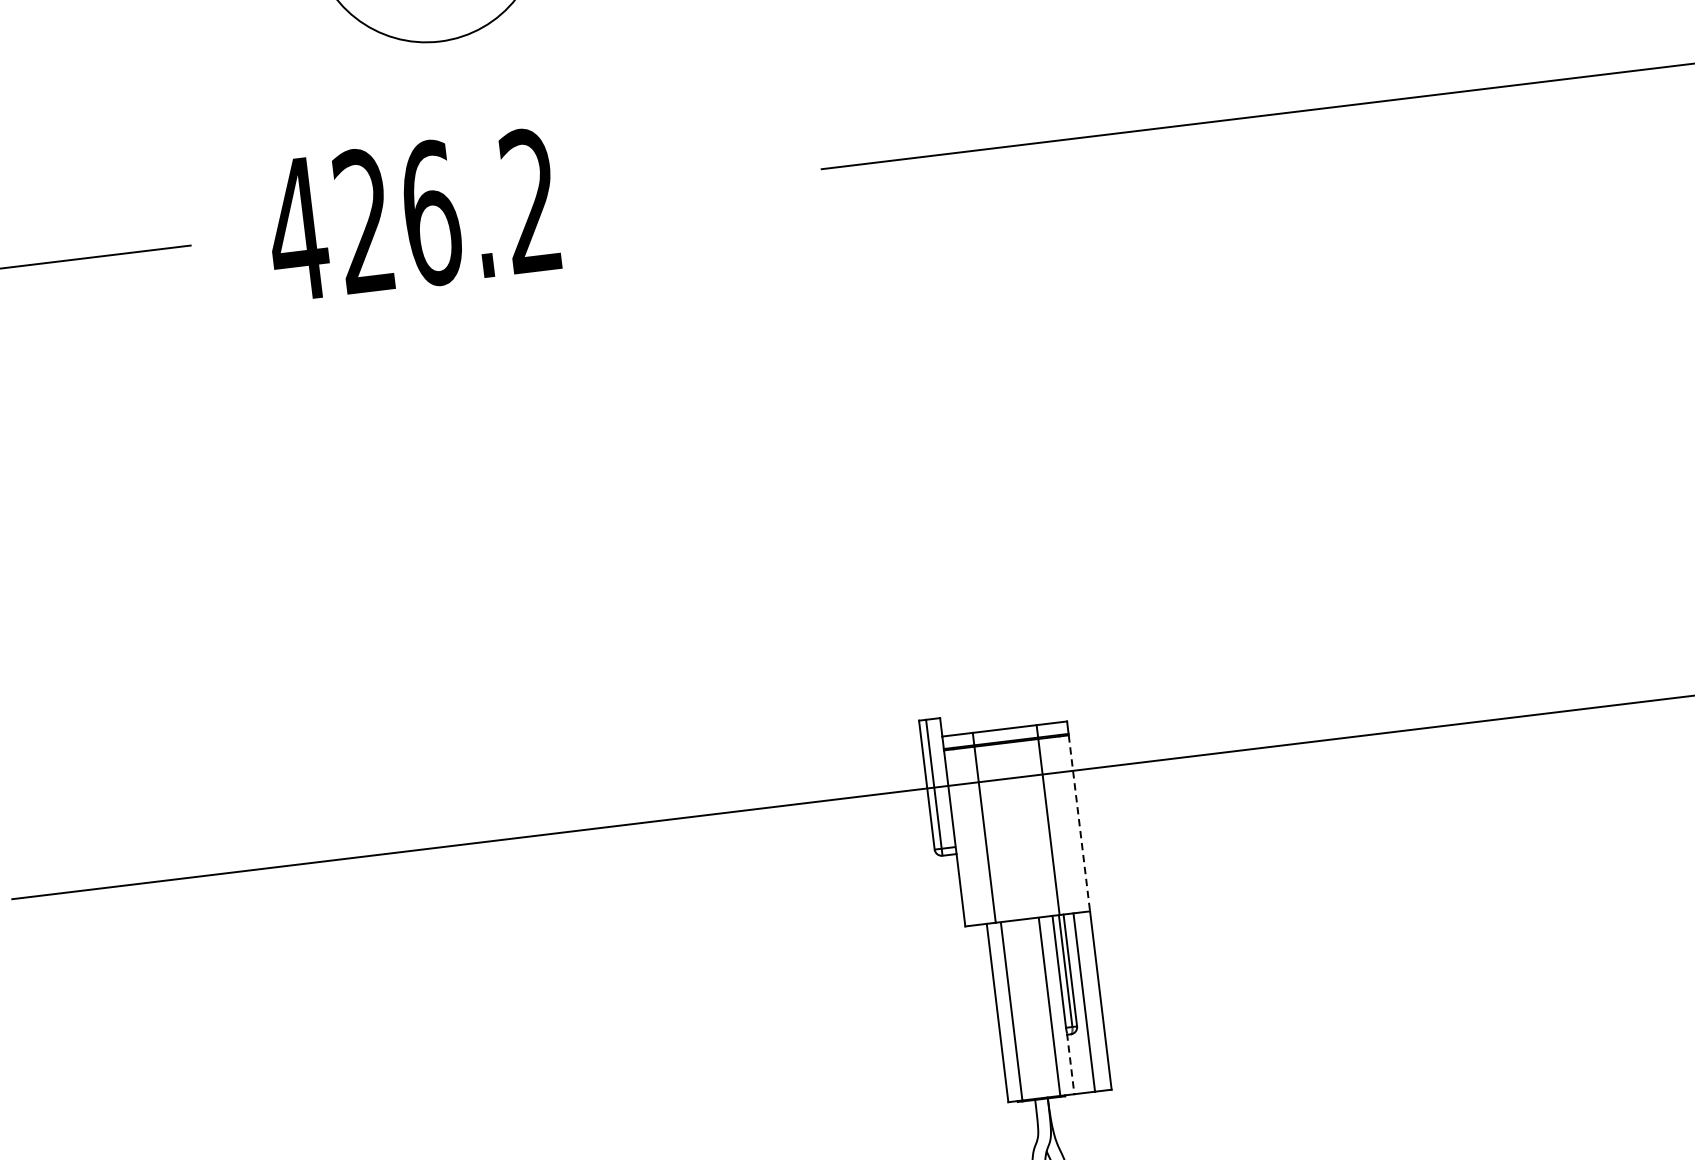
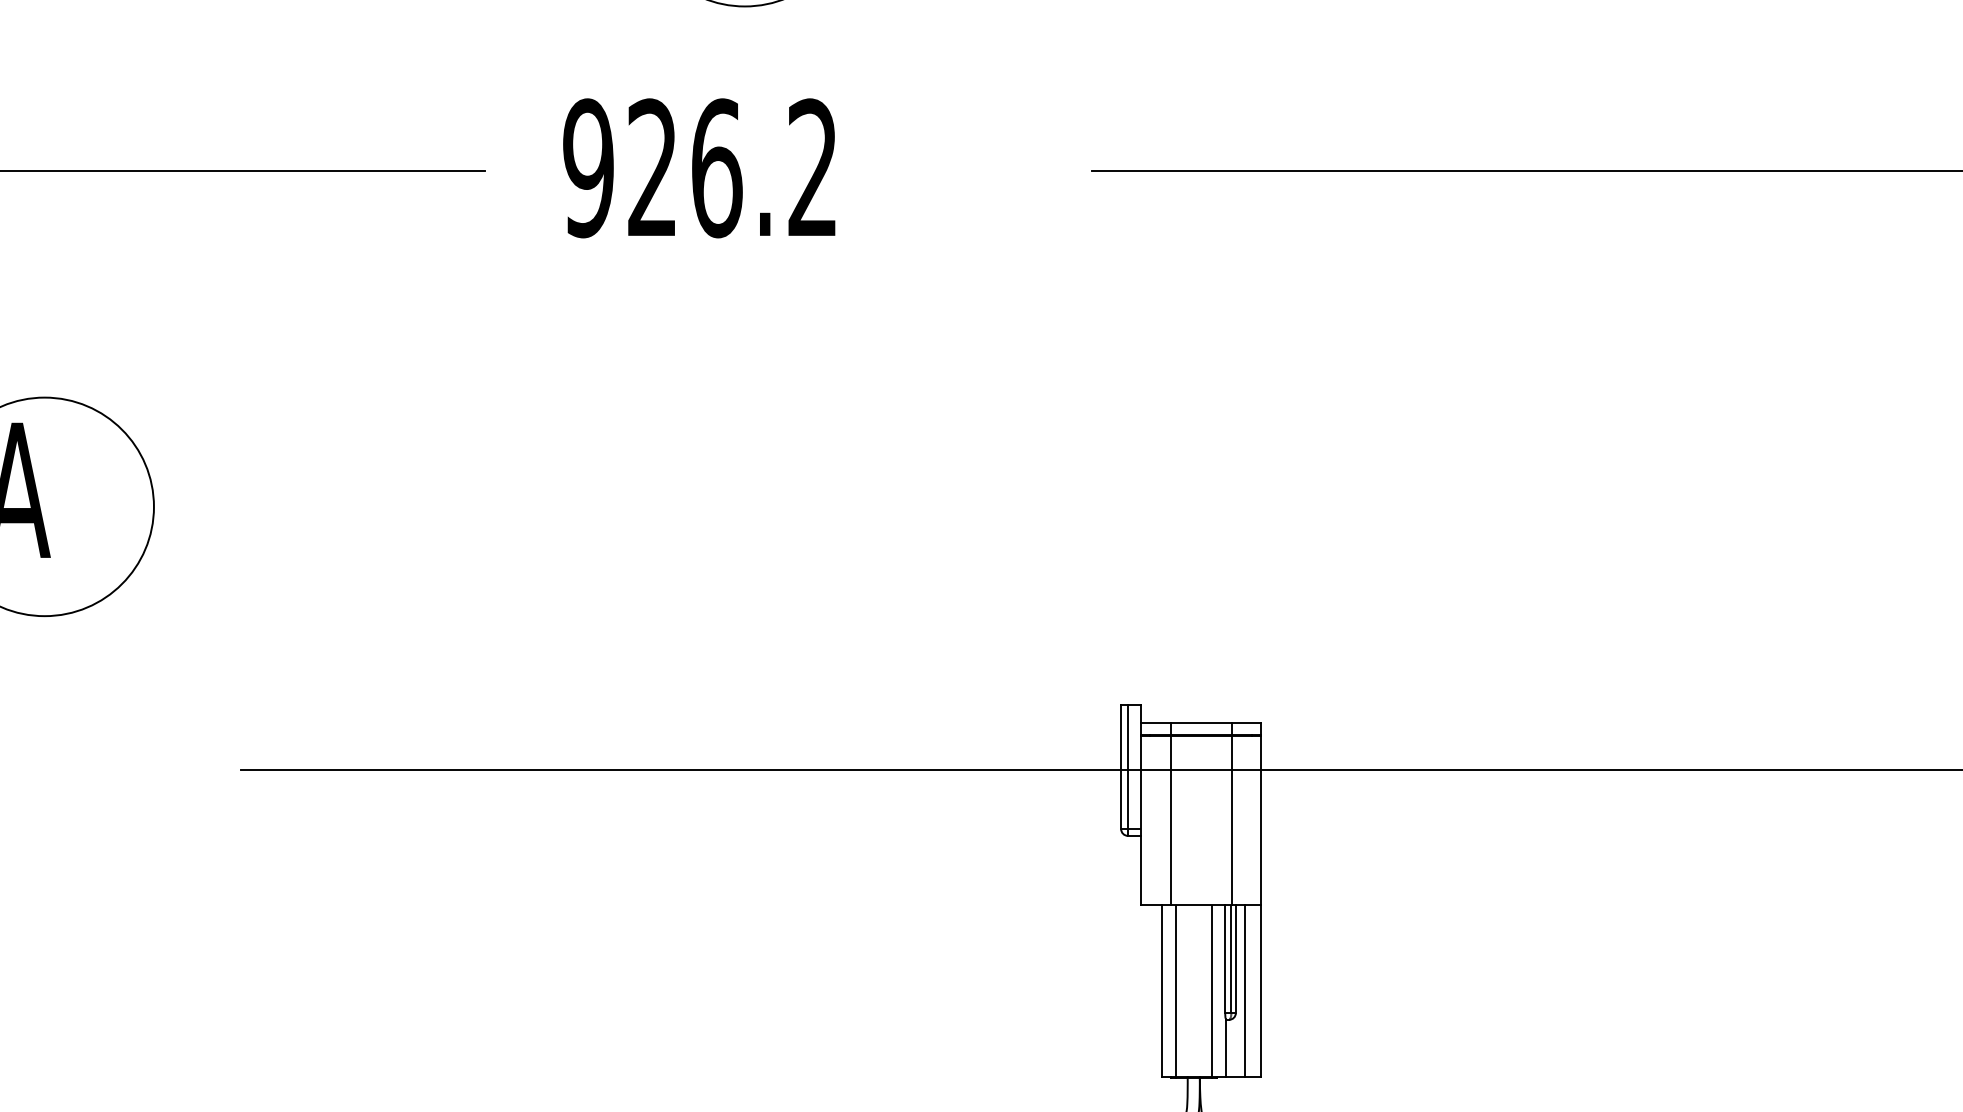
text: (297, 229) -> (588, 168), 426.2 -> 926.2
line: (1079, 822) -> (1261, 820), dashed -> solid
line: (1070, 1064) -> (1225, 1048), dashed -> solid

